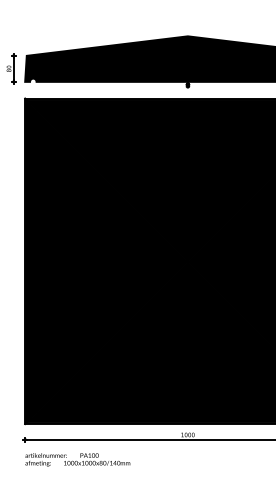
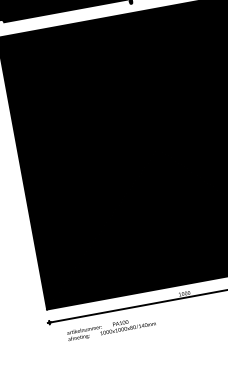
text: (77, 459) -> (111, 328), moved

